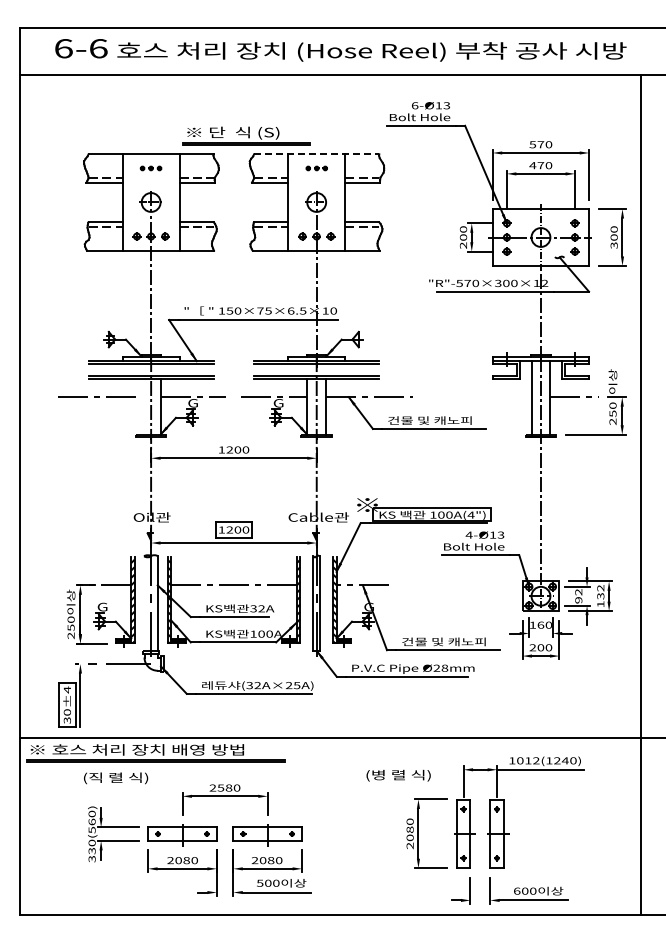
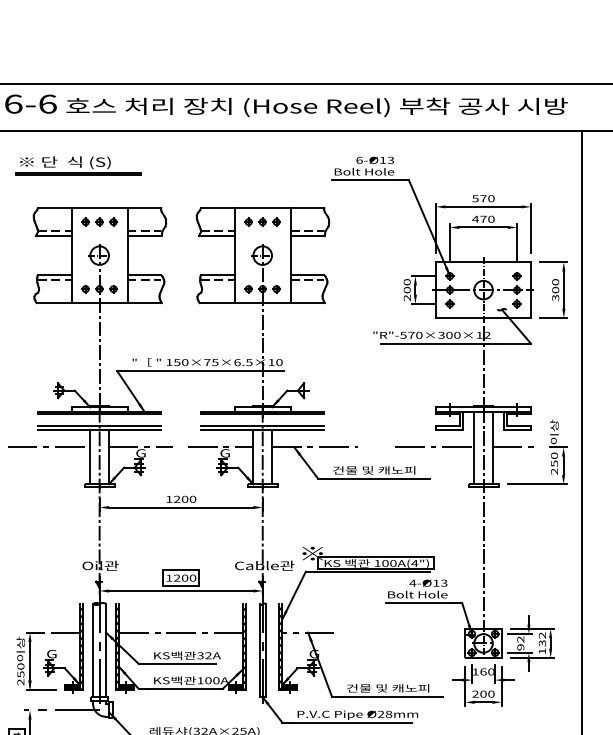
part: (246, 135) -> (78, 165), moved
line: (316, 154) -> (262, 208), dashed -> solid
part: (150, 168) -> (99, 222), size x1.67
part: (316, 168) -> (262, 222), size x1.67
line: (491, 397) -> (434, 447), added
line: (141, 406) -> (90, 456), added
line: (144, 603) -> (93, 650), added

